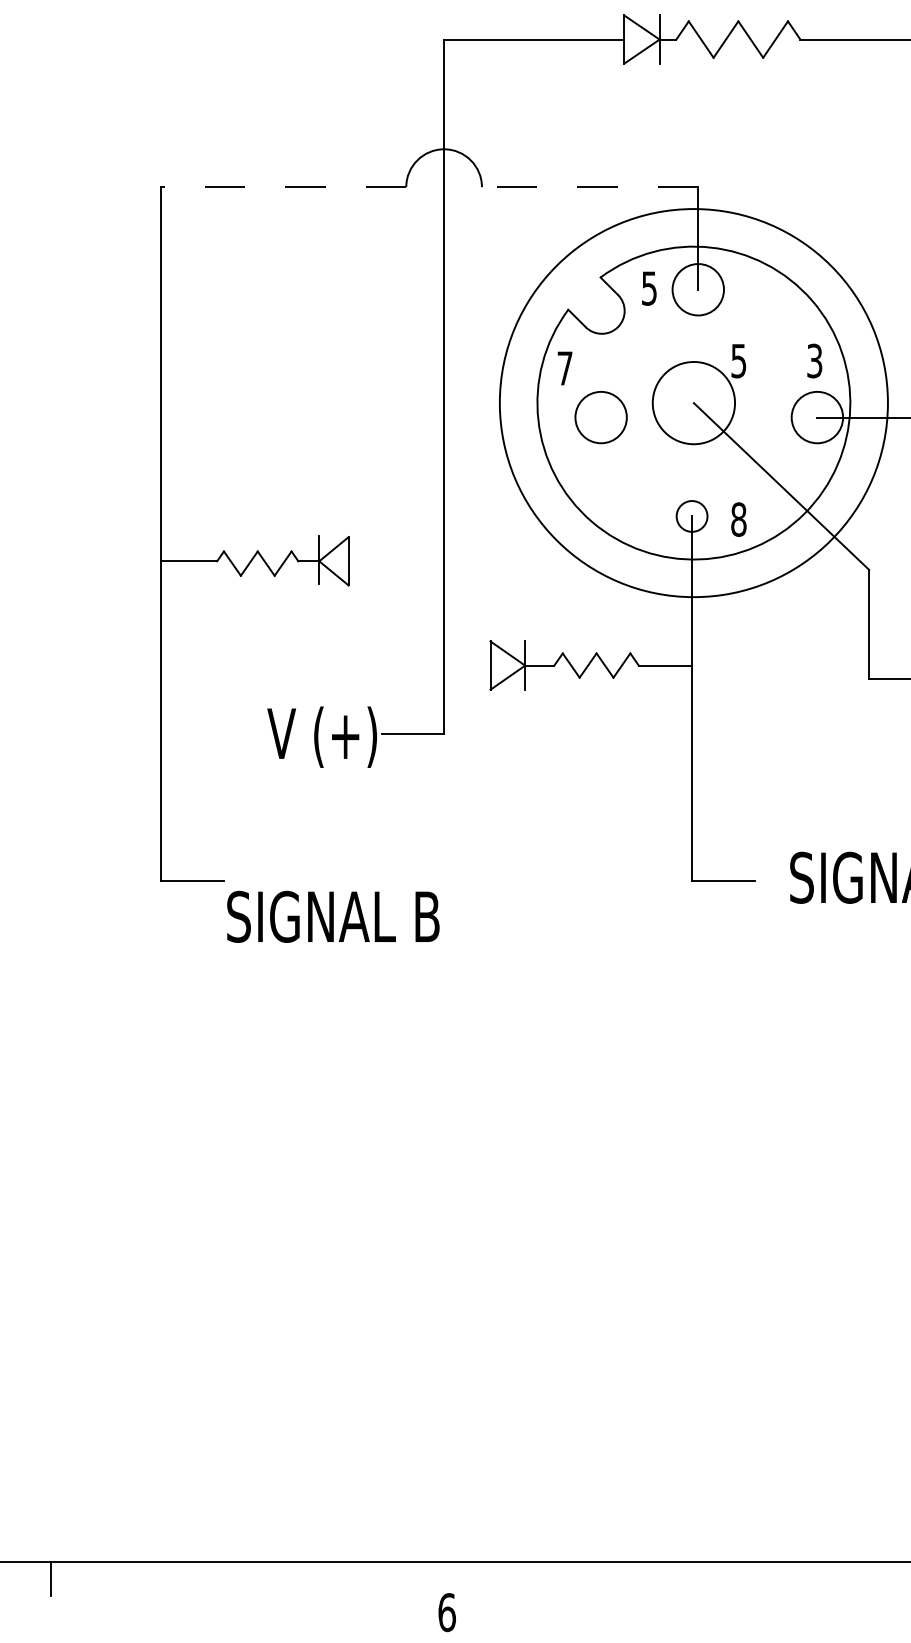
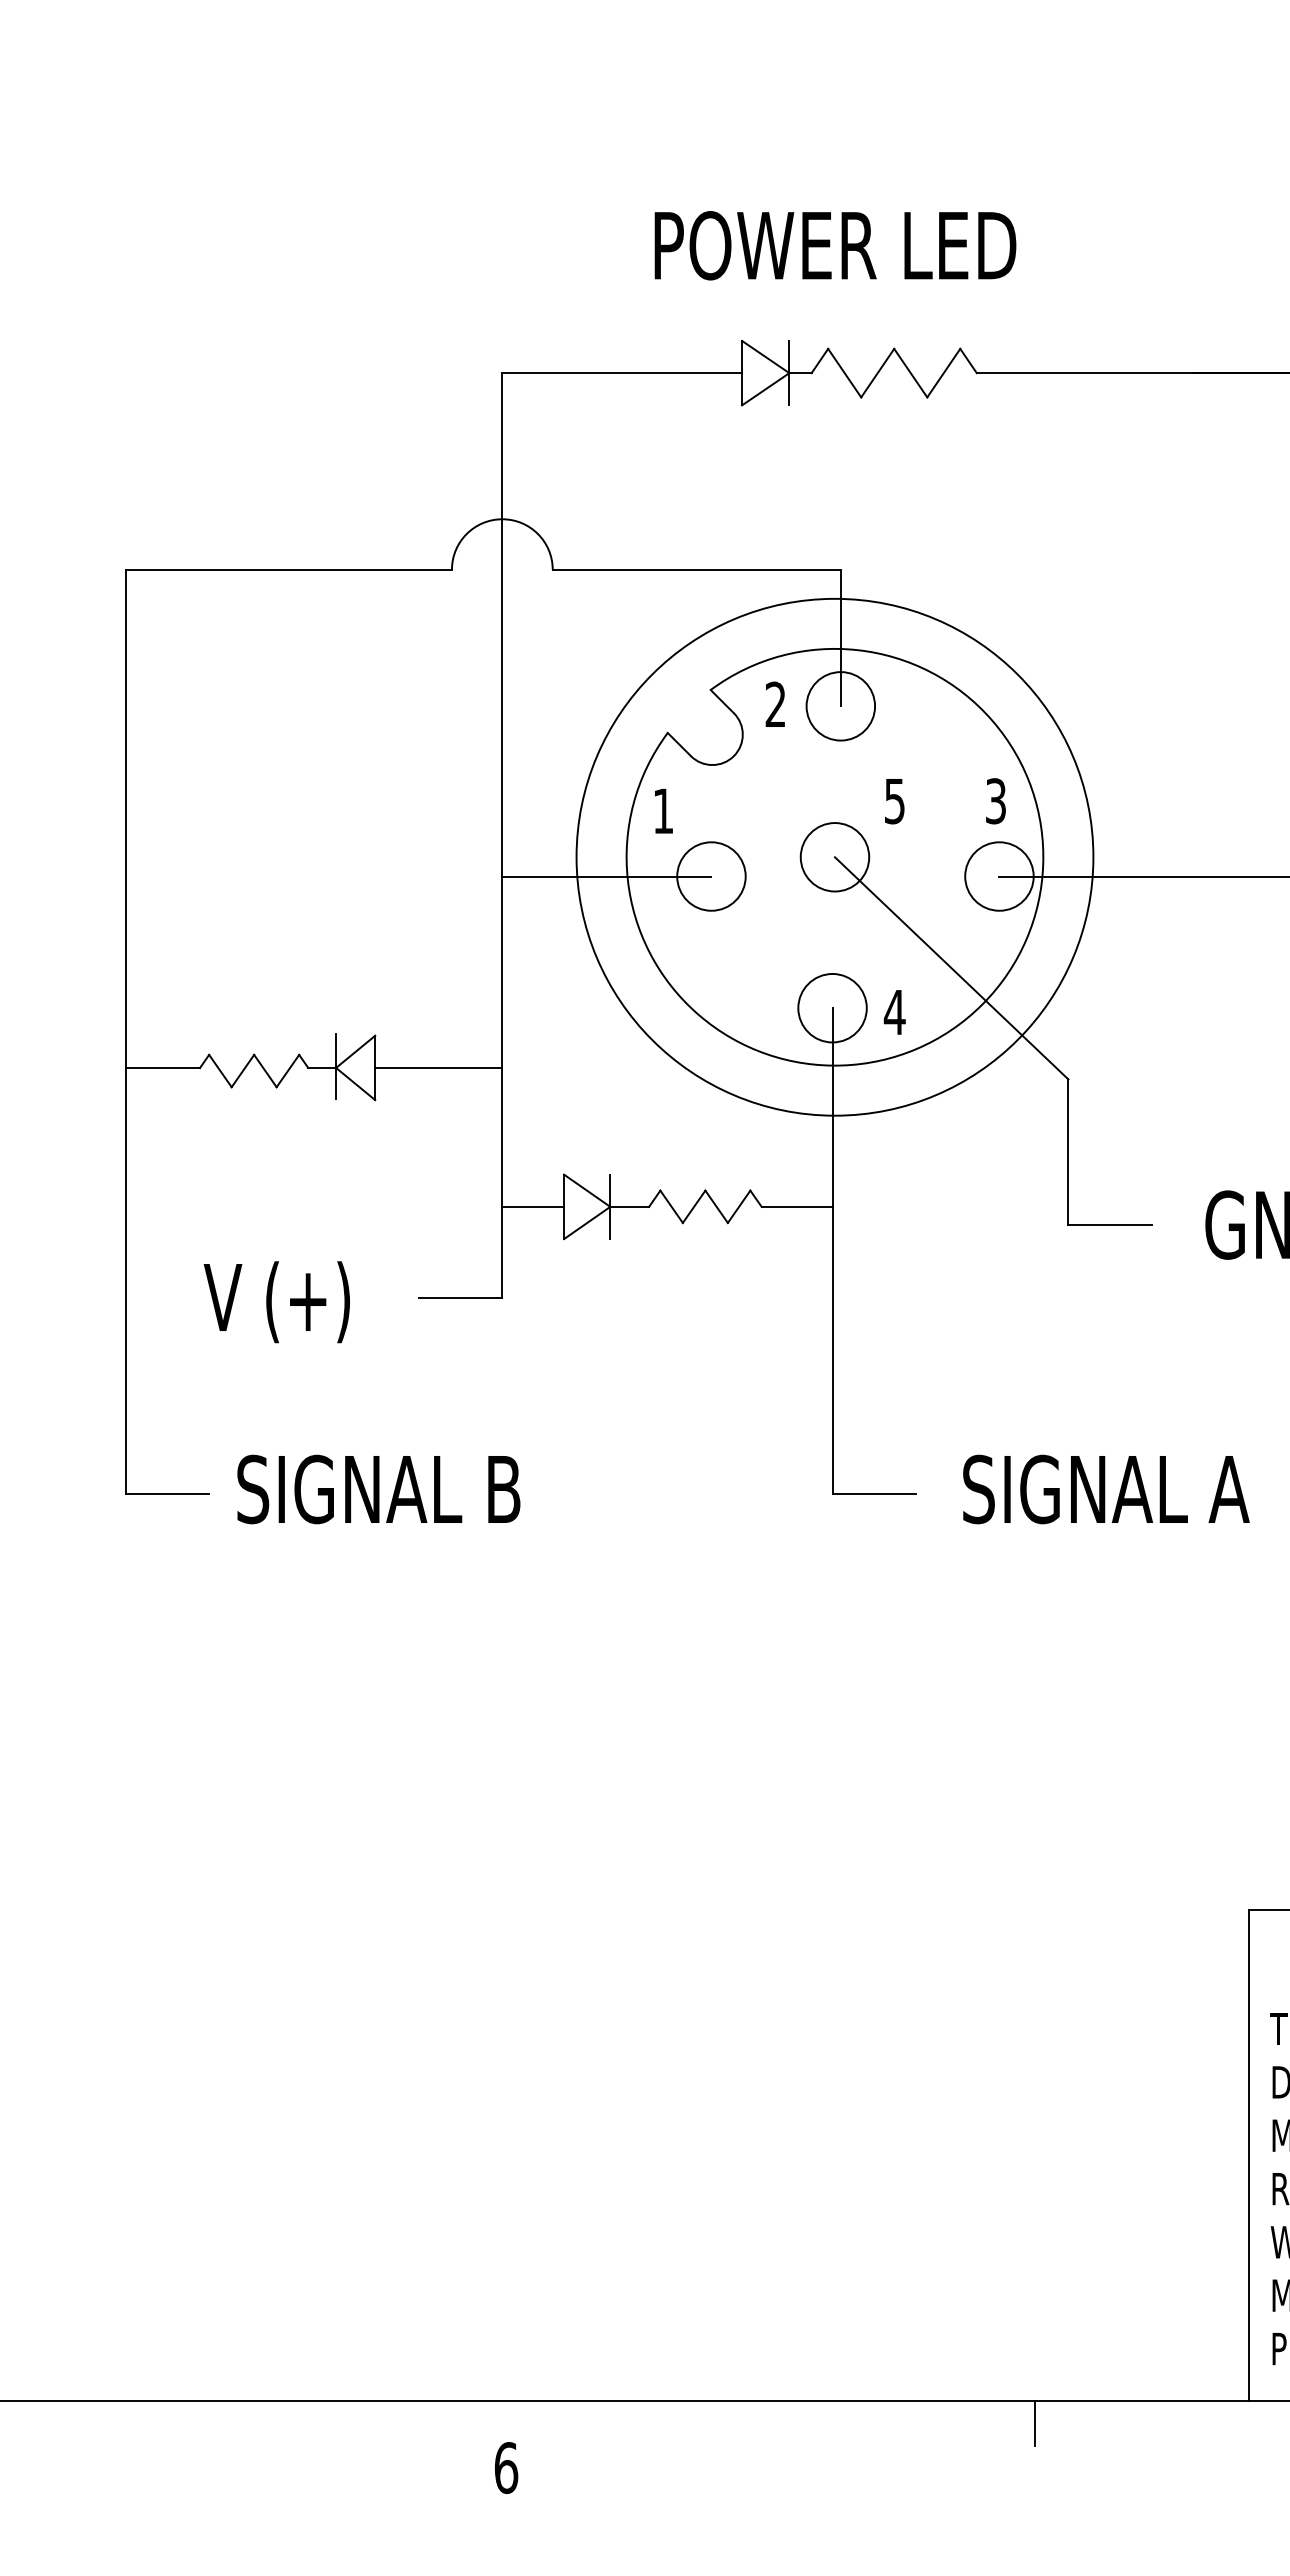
line: (283, 187) -> (288, 569), dashed -> solid
line: (589, 187) -> (696, 569), dashed -> solid
text: (649, 288) -> (775, 704), 5 -> 2
text: (565, 367) -> (663, 810), 7 -> 1
circle: (693, 403) -> (834, 857), size x0.62
line: (522, 417) -> (606, 876), added
circle: (692, 515) -> (832, 1007), size x1.67
text: (738, 519) -> (894, 1012), 8 -> 4
line: (396, 560) -> (438, 1067), added
line: (467, 665) -> (533, 1206), added
text: (321, 737) -> (276, 1302), moved
text: (333, 916) -> (378, 1489), moved
line: (844, 1579) -> (1035, 2423), added

